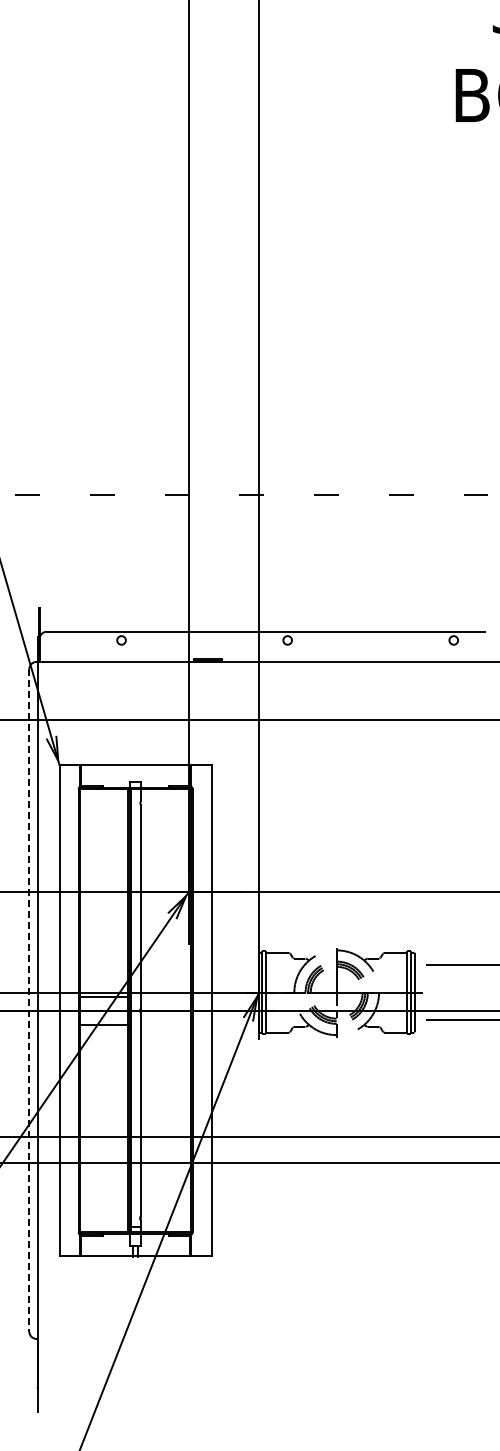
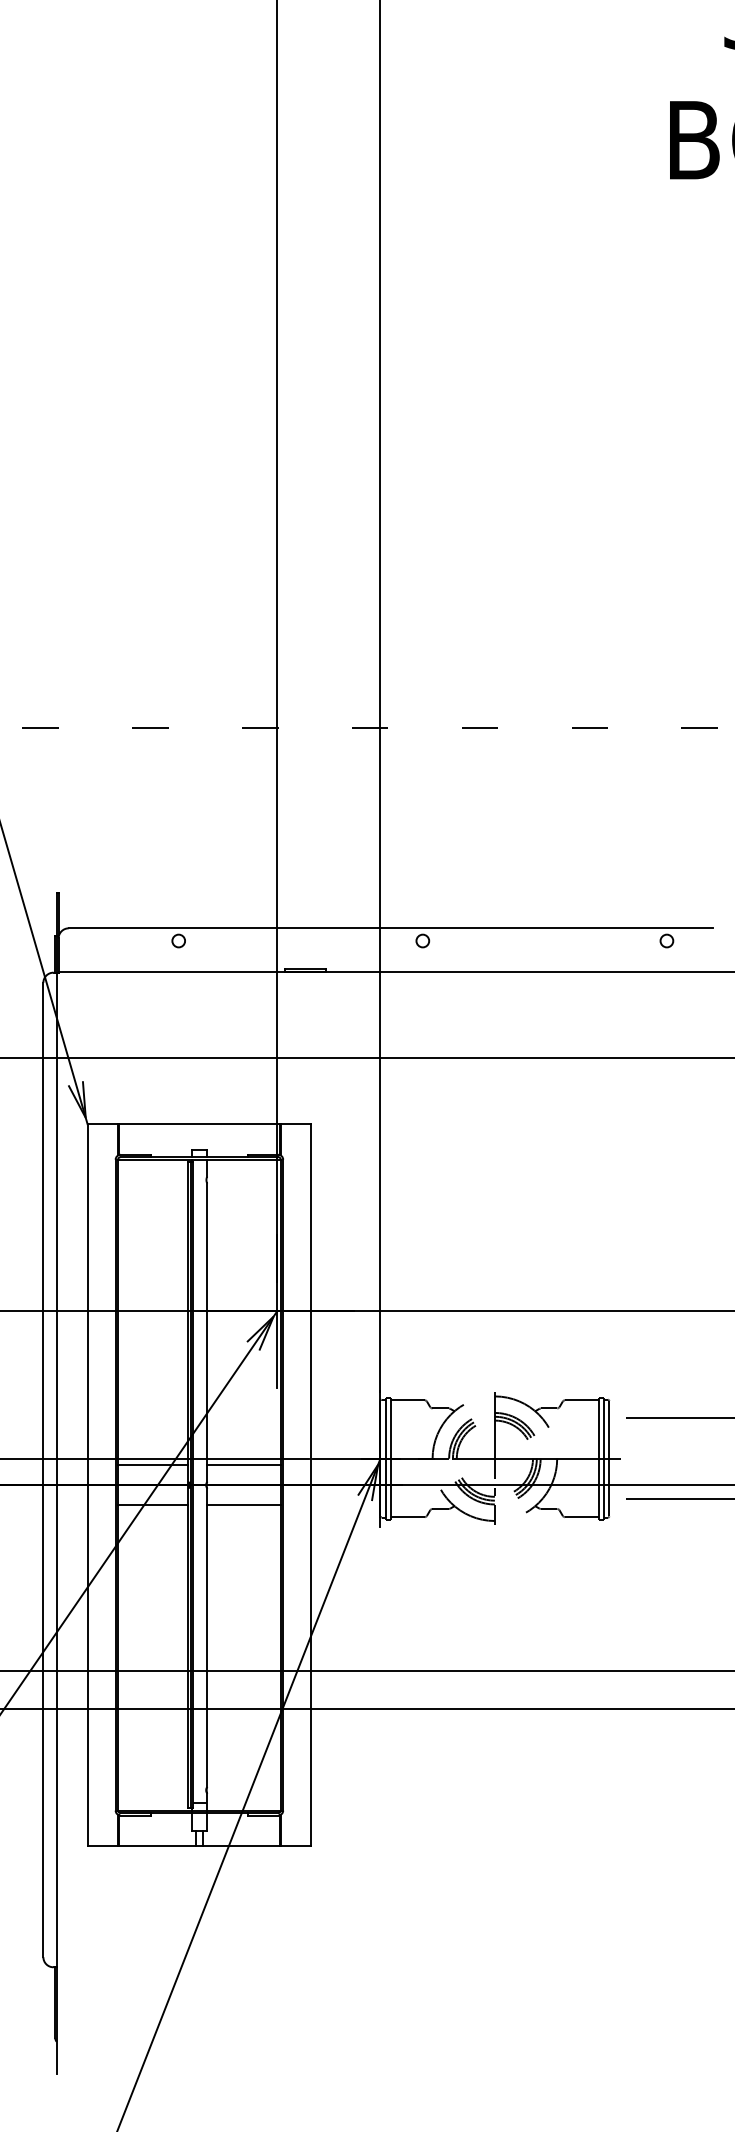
line: (165, 996) -> (243, 1464), added
line: (29, 1000) -> (43, 1470), dashed -> solid
line: (165, 1024) -> (243, 1505), added

